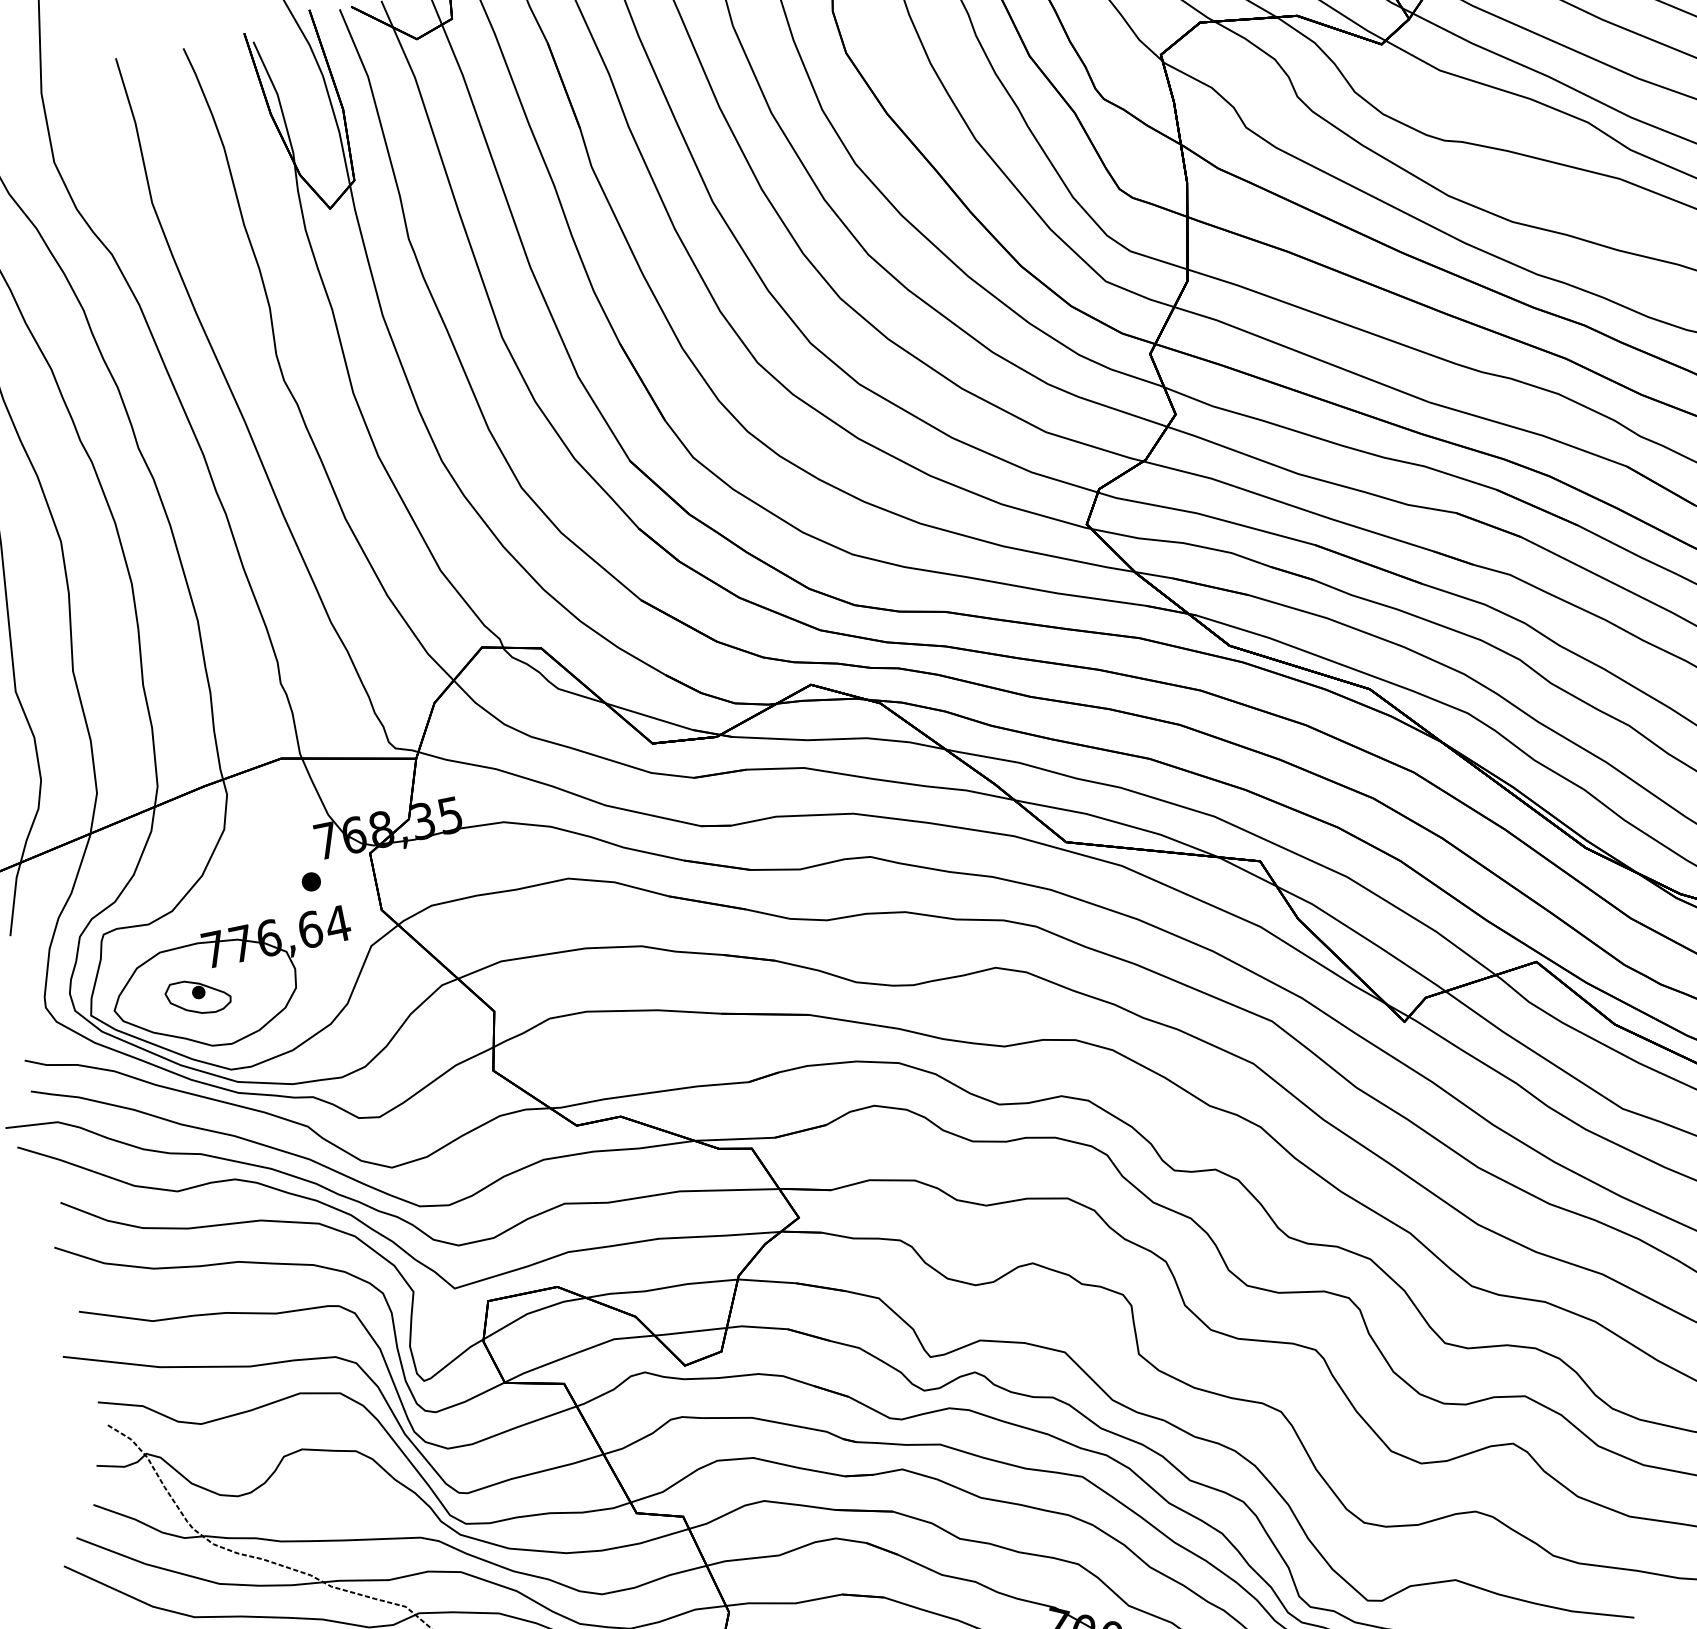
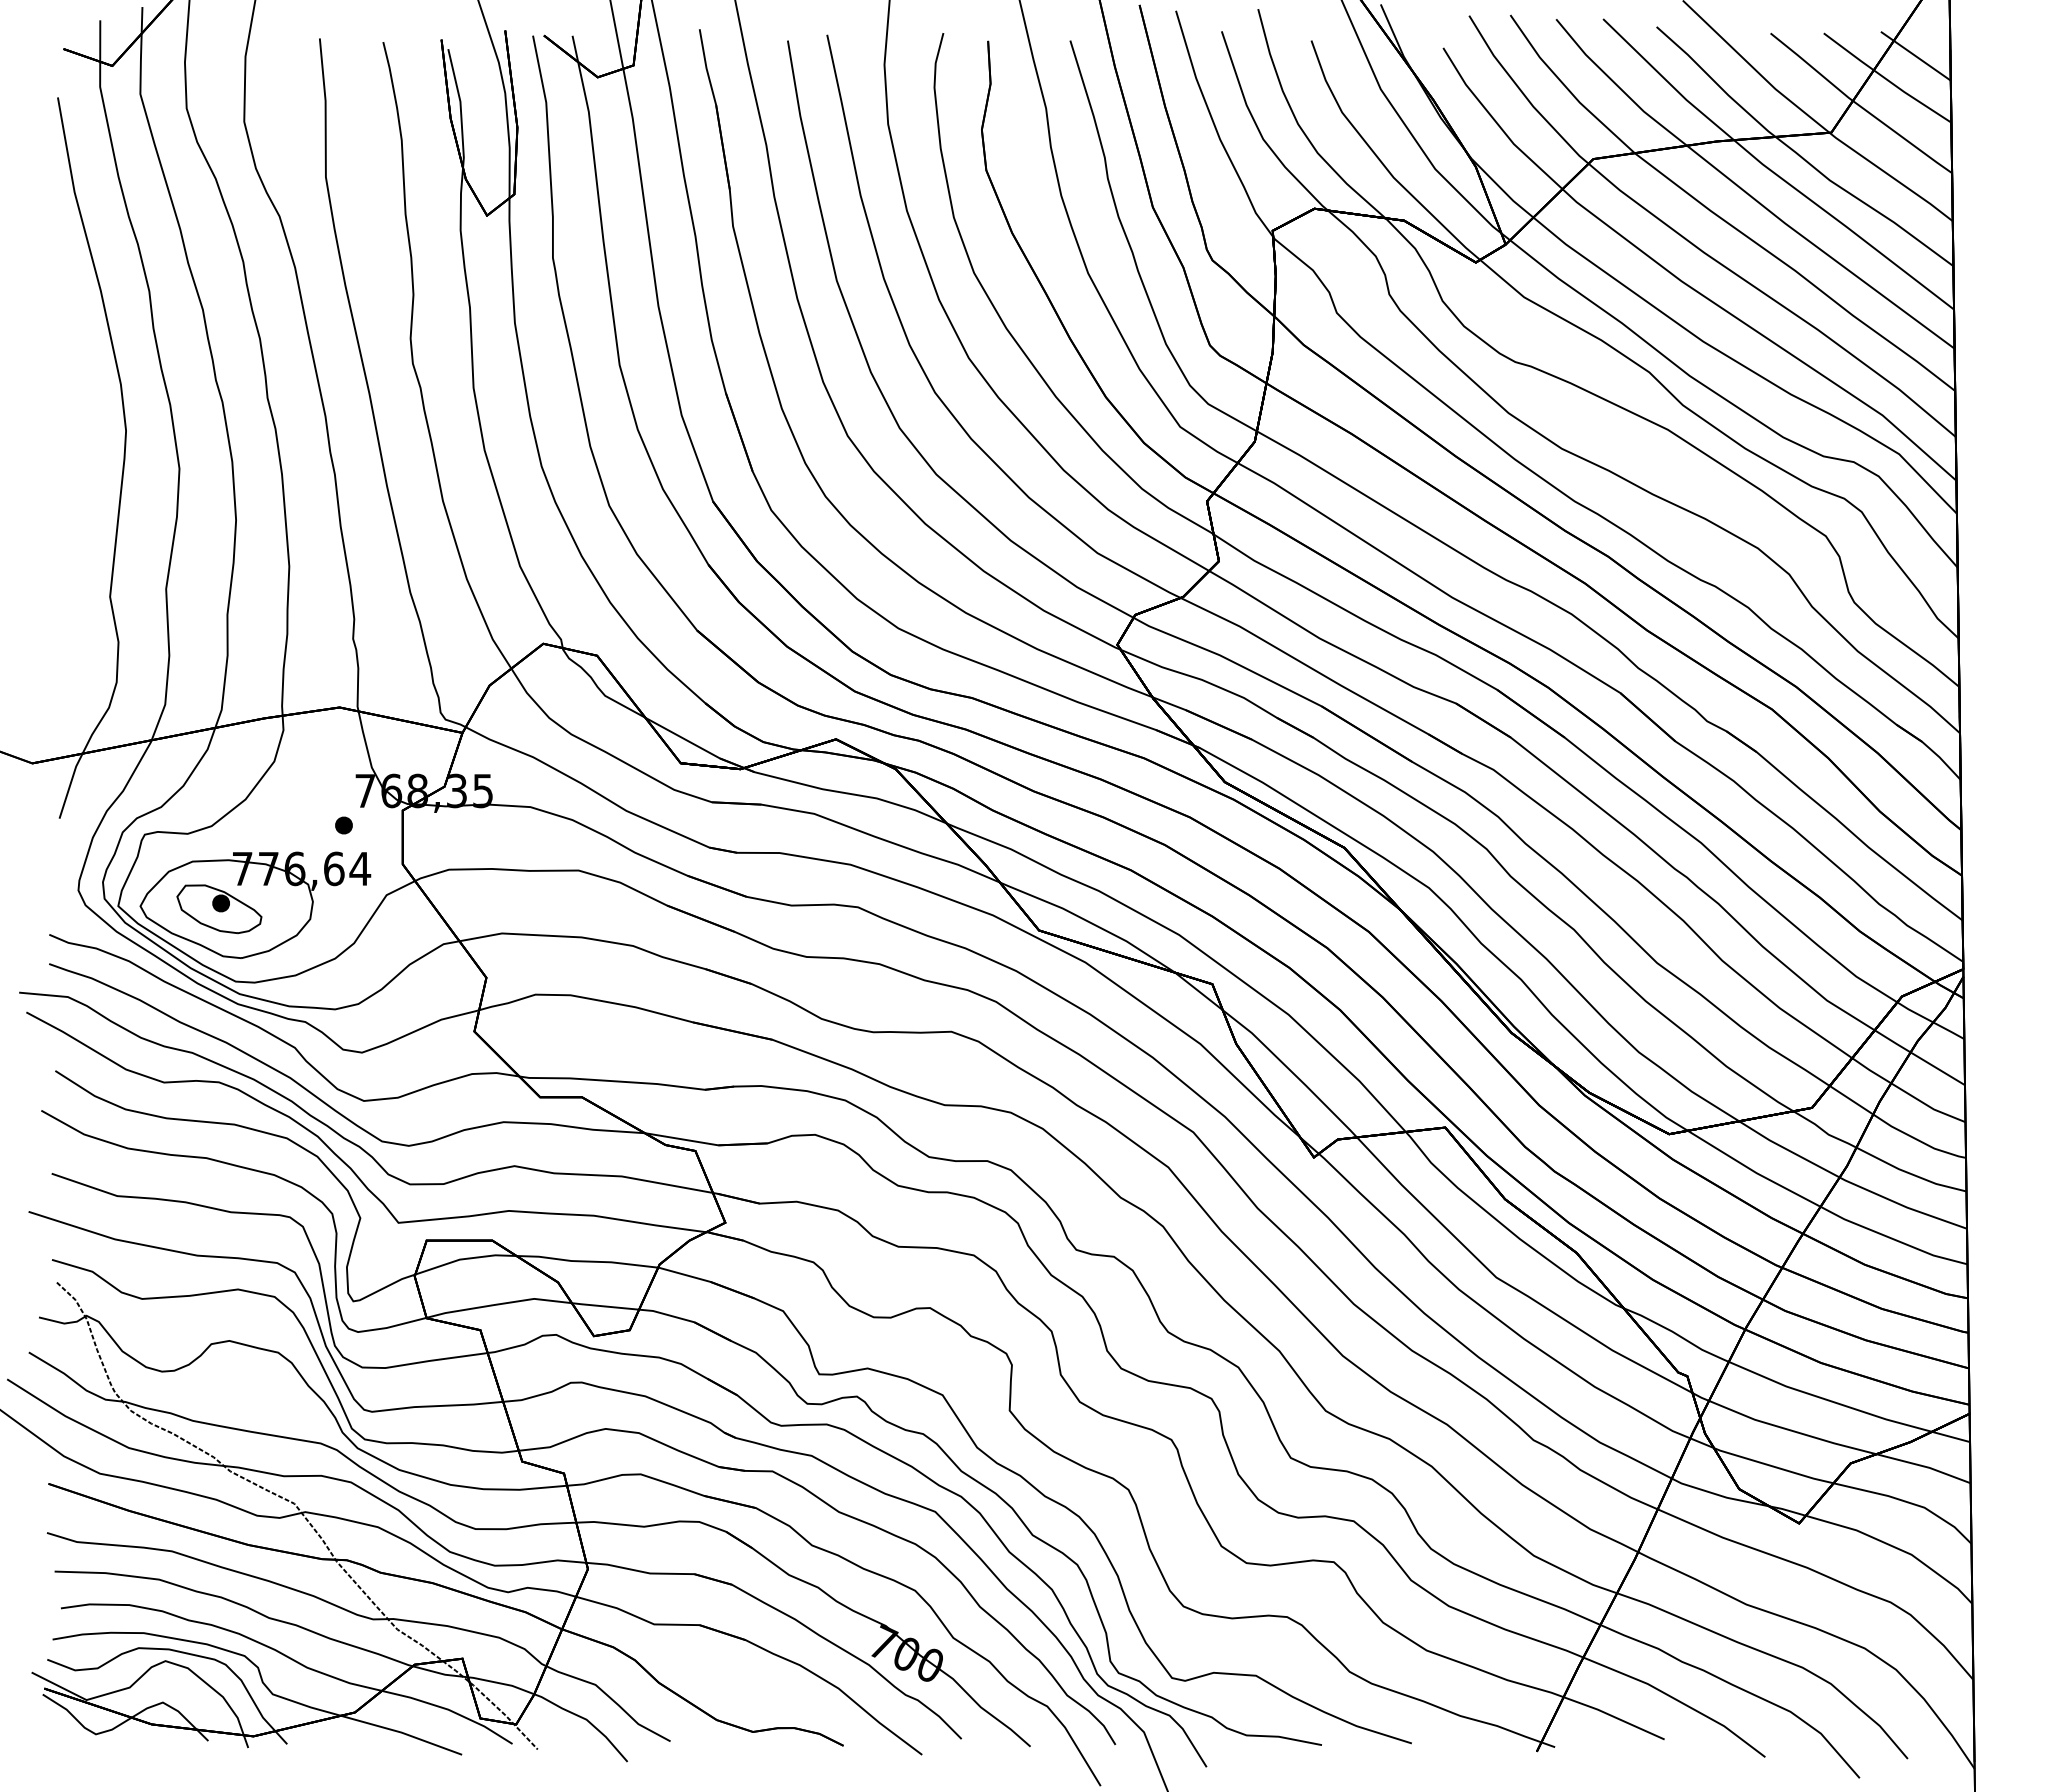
part: (198, 997) -> (219, 909), size x1.43

